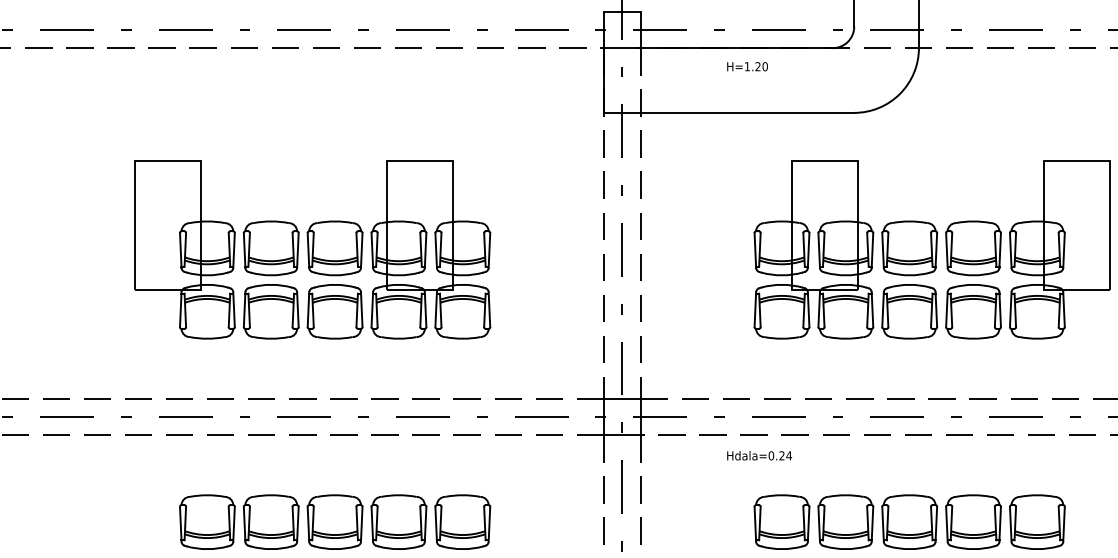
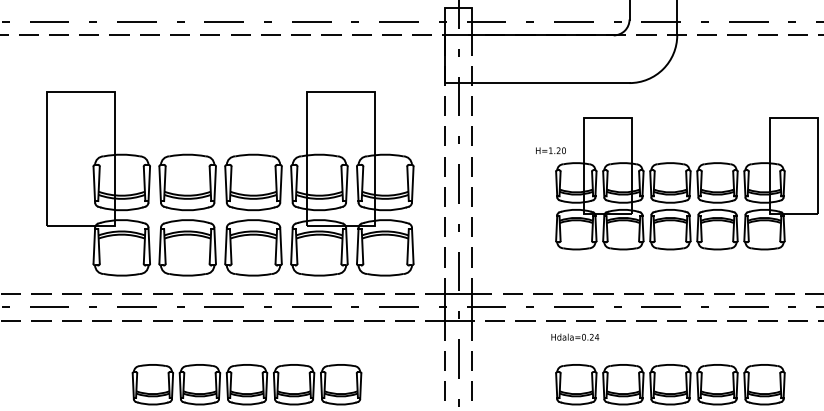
text: (747, 66) -> (550, 150), moved
part: (312, 249) -> (230, 183), size x1.4
text: (759, 455) -> (575, 337), moved

